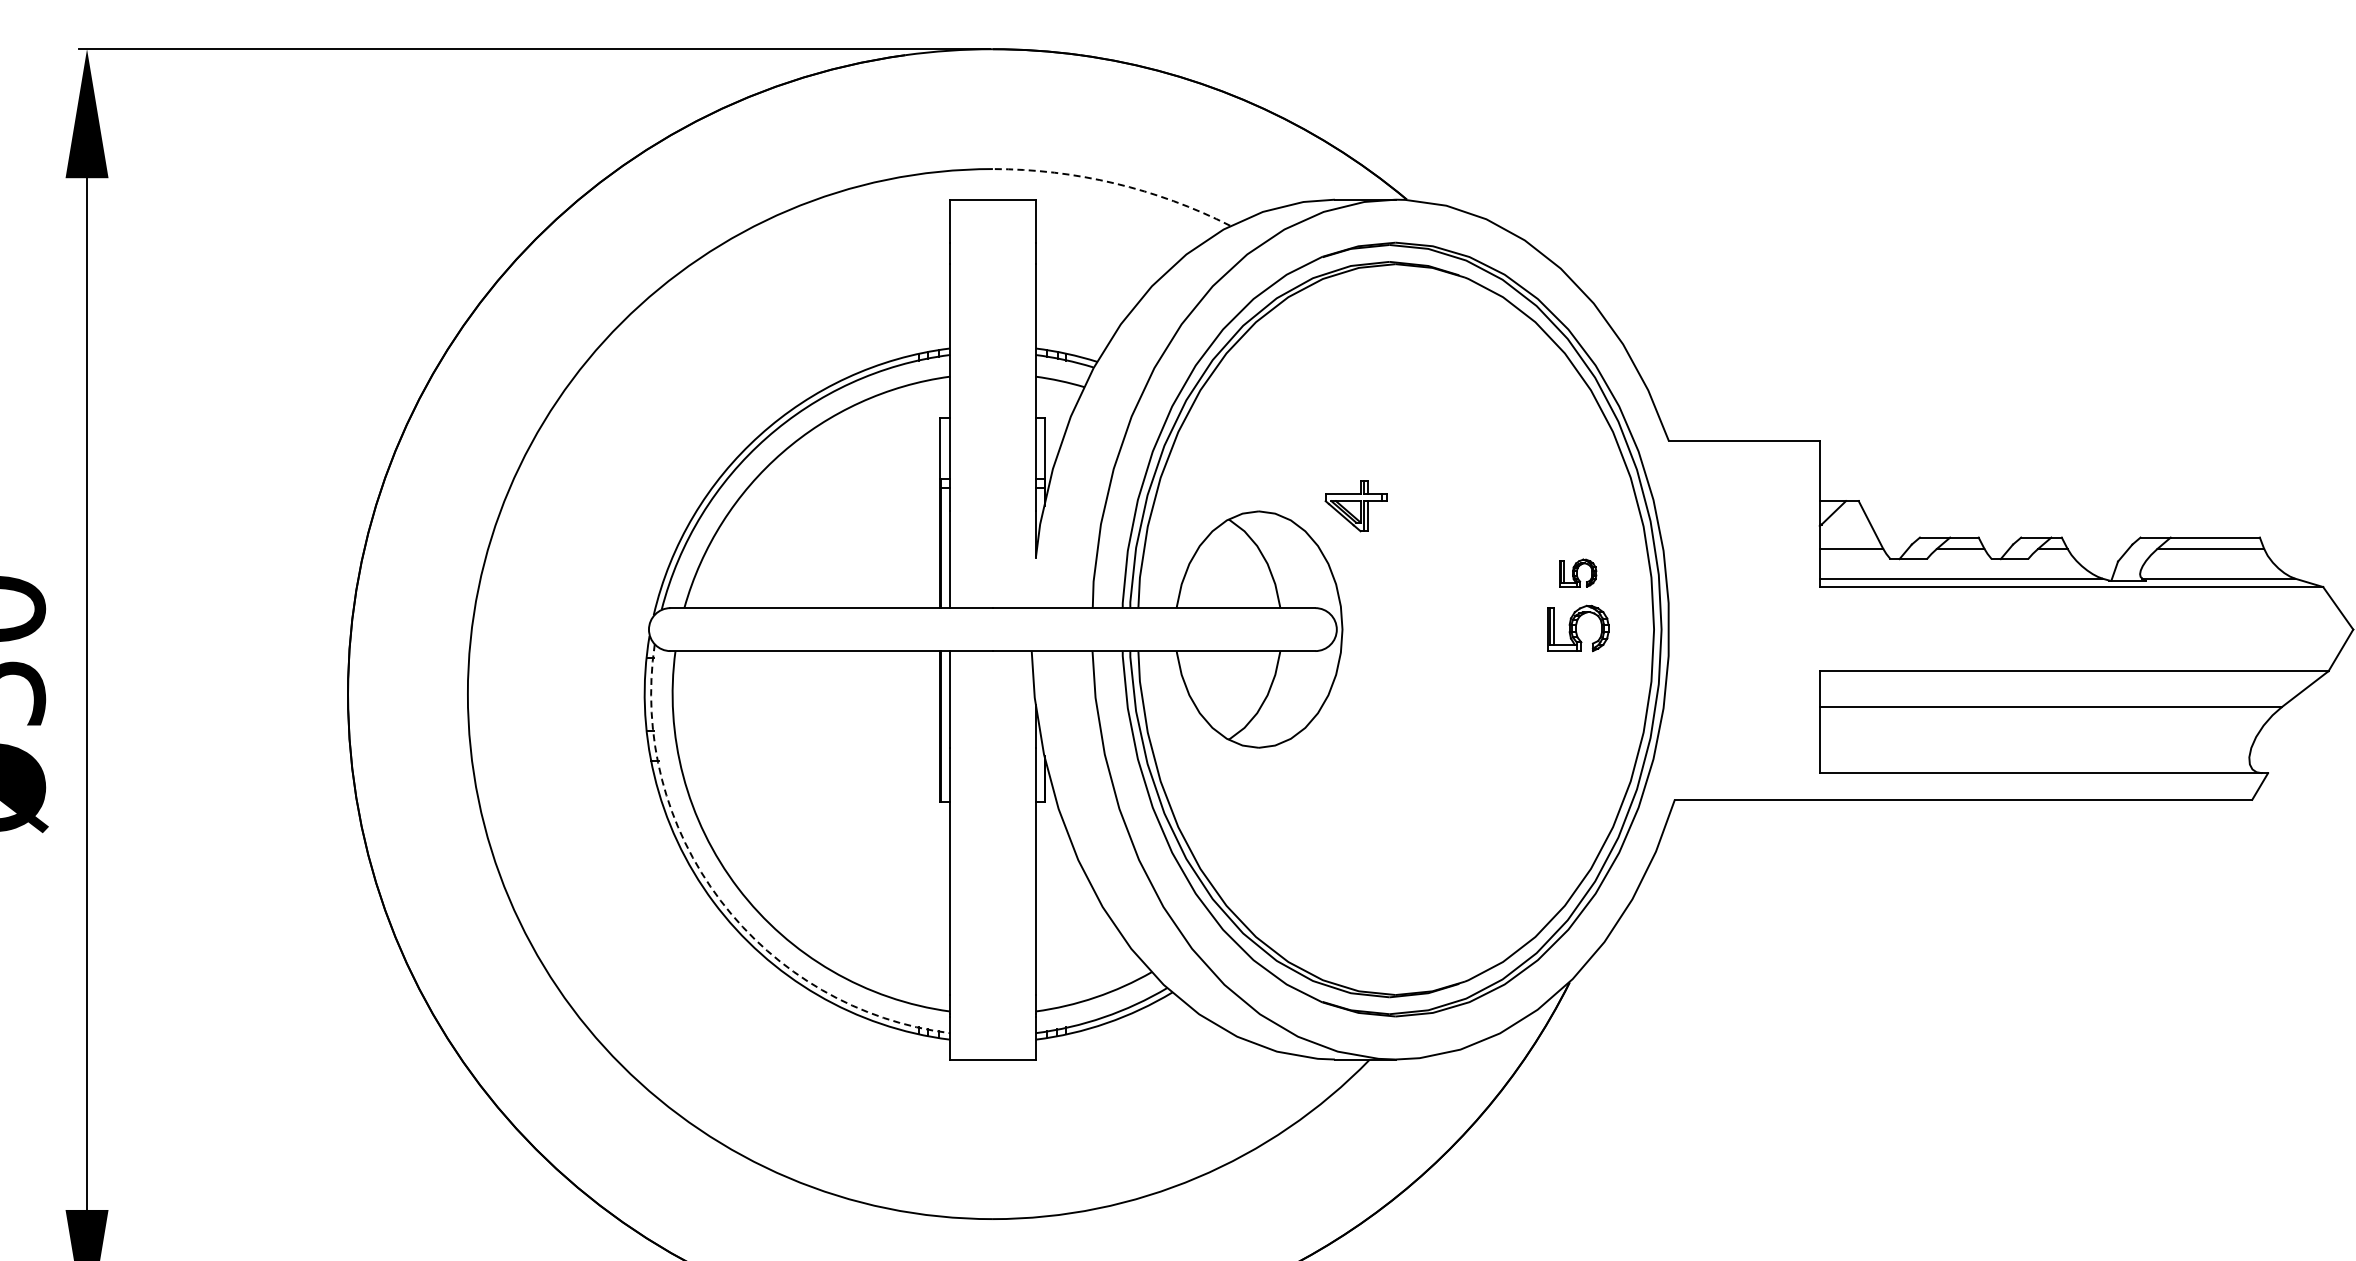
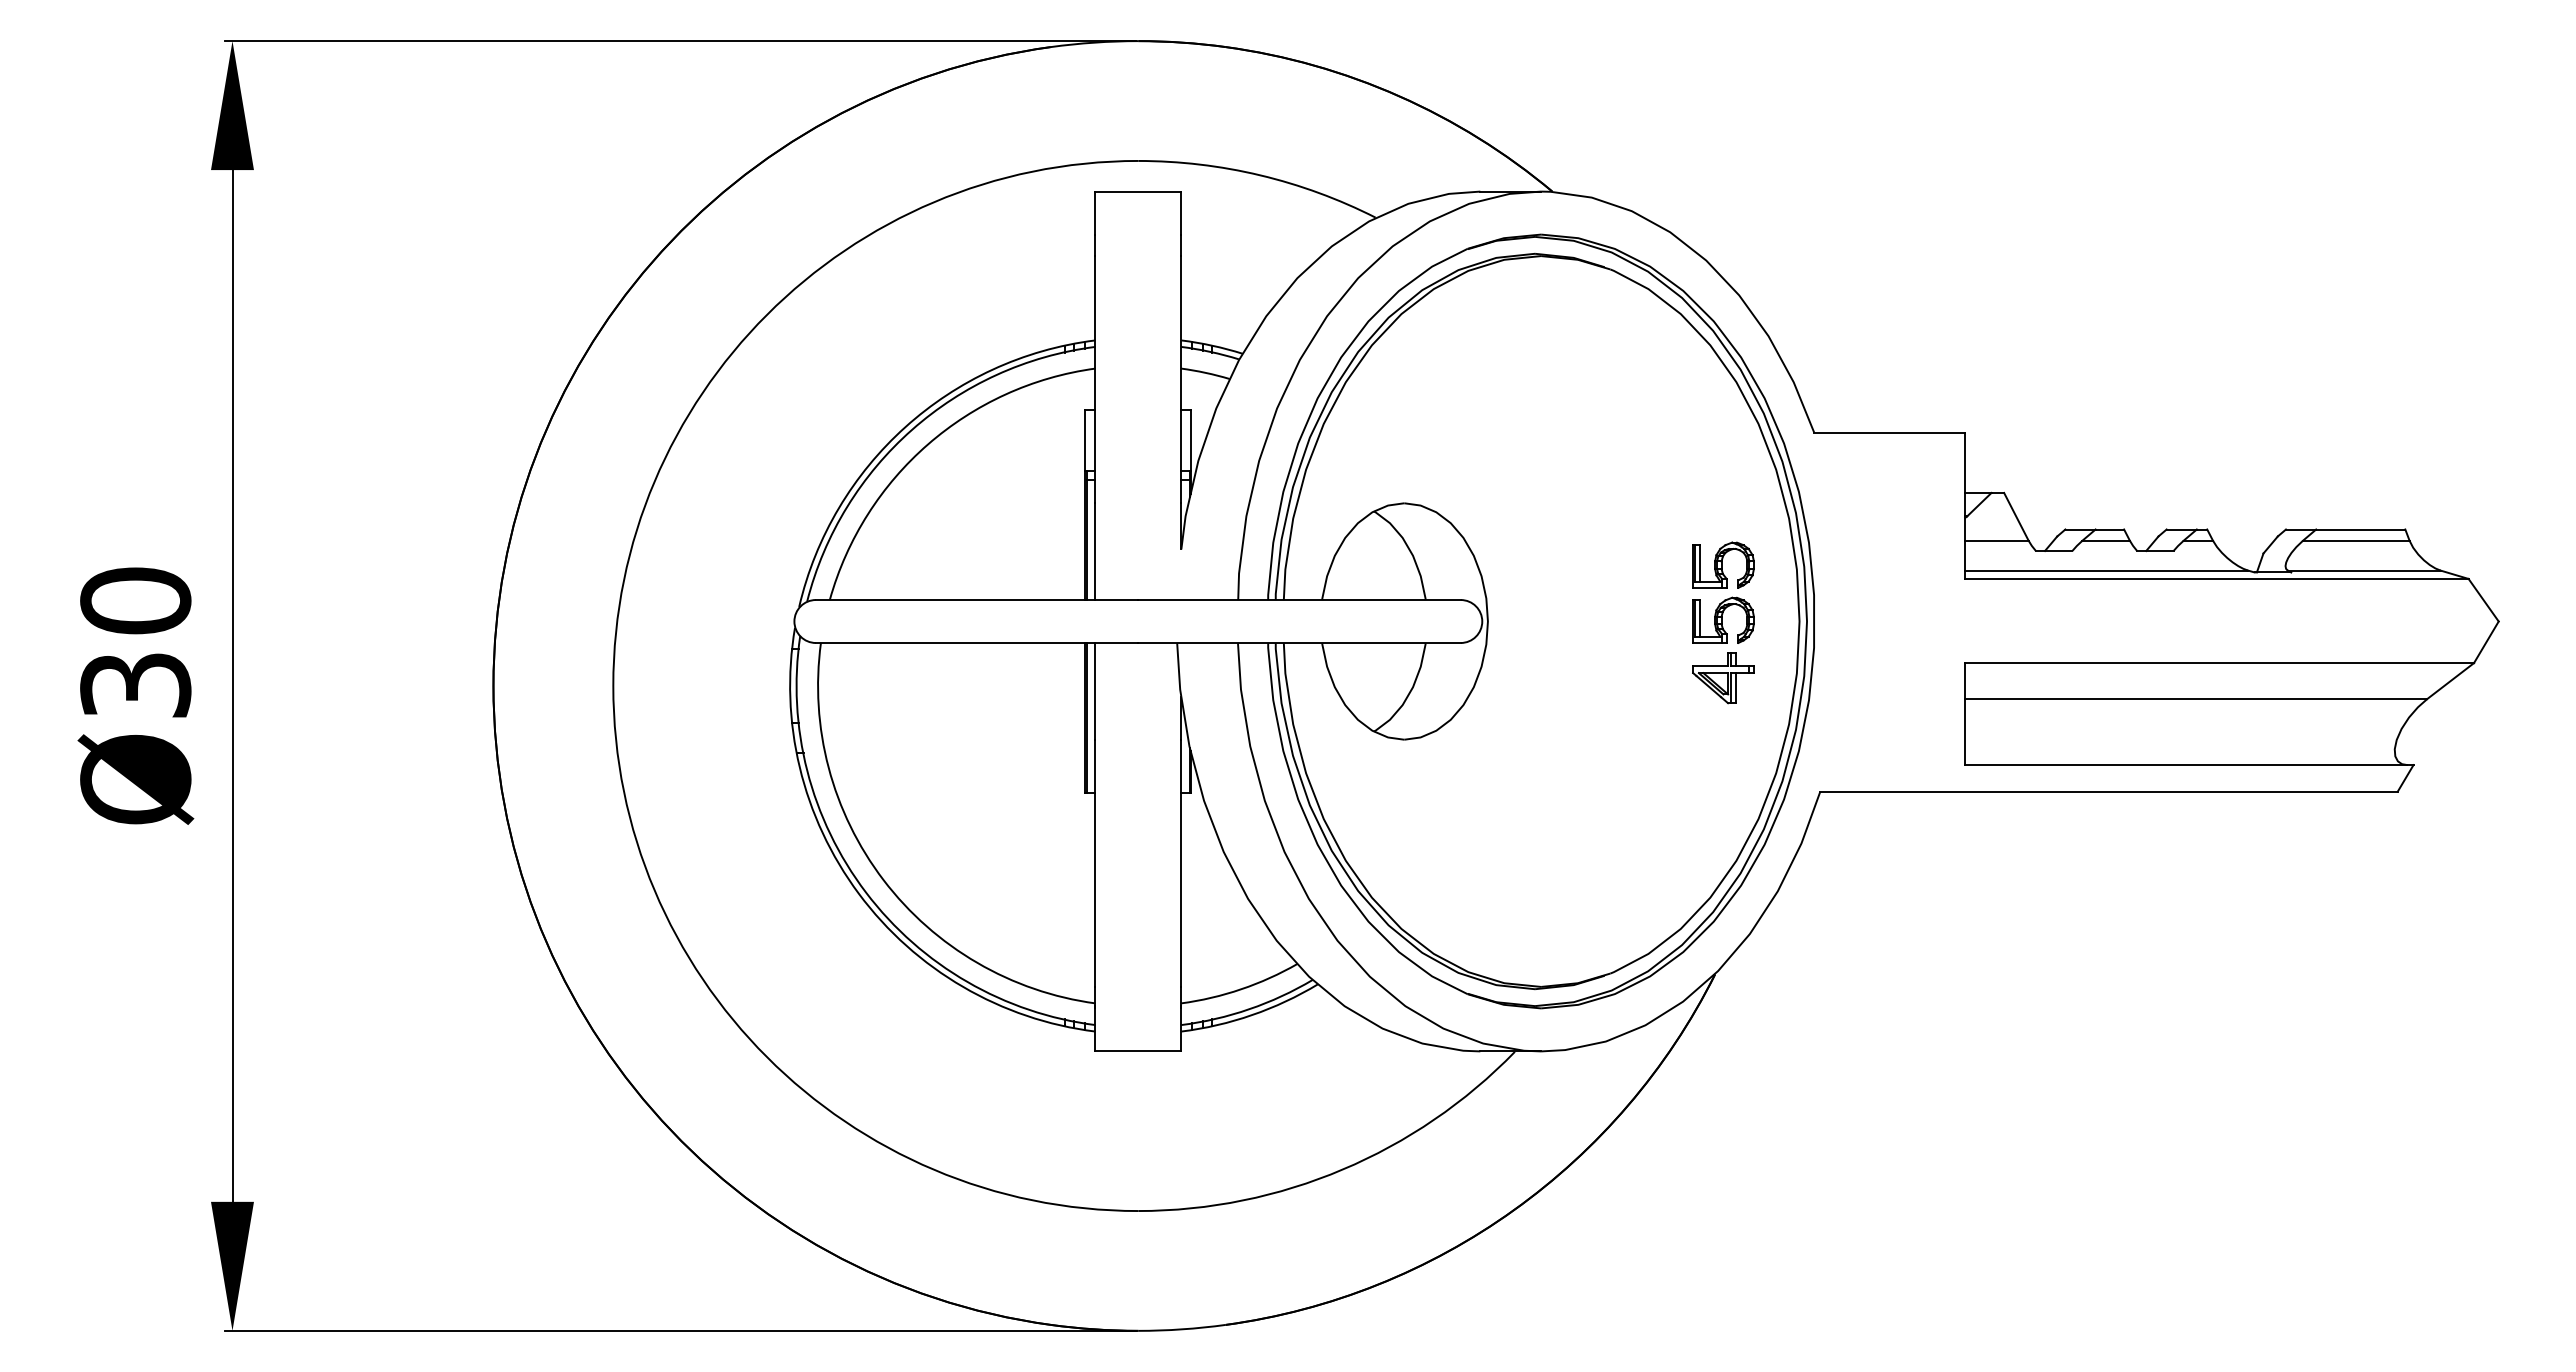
arc: (1115, 183) -> (1260, 175), dashed -> solid
part: (1356, 506) -> (1723, 678), moved
part: (1578, 572) -> (1723, 564), size x1.67
arc: (721, 900) -> (866, 892), dashed -> solid

